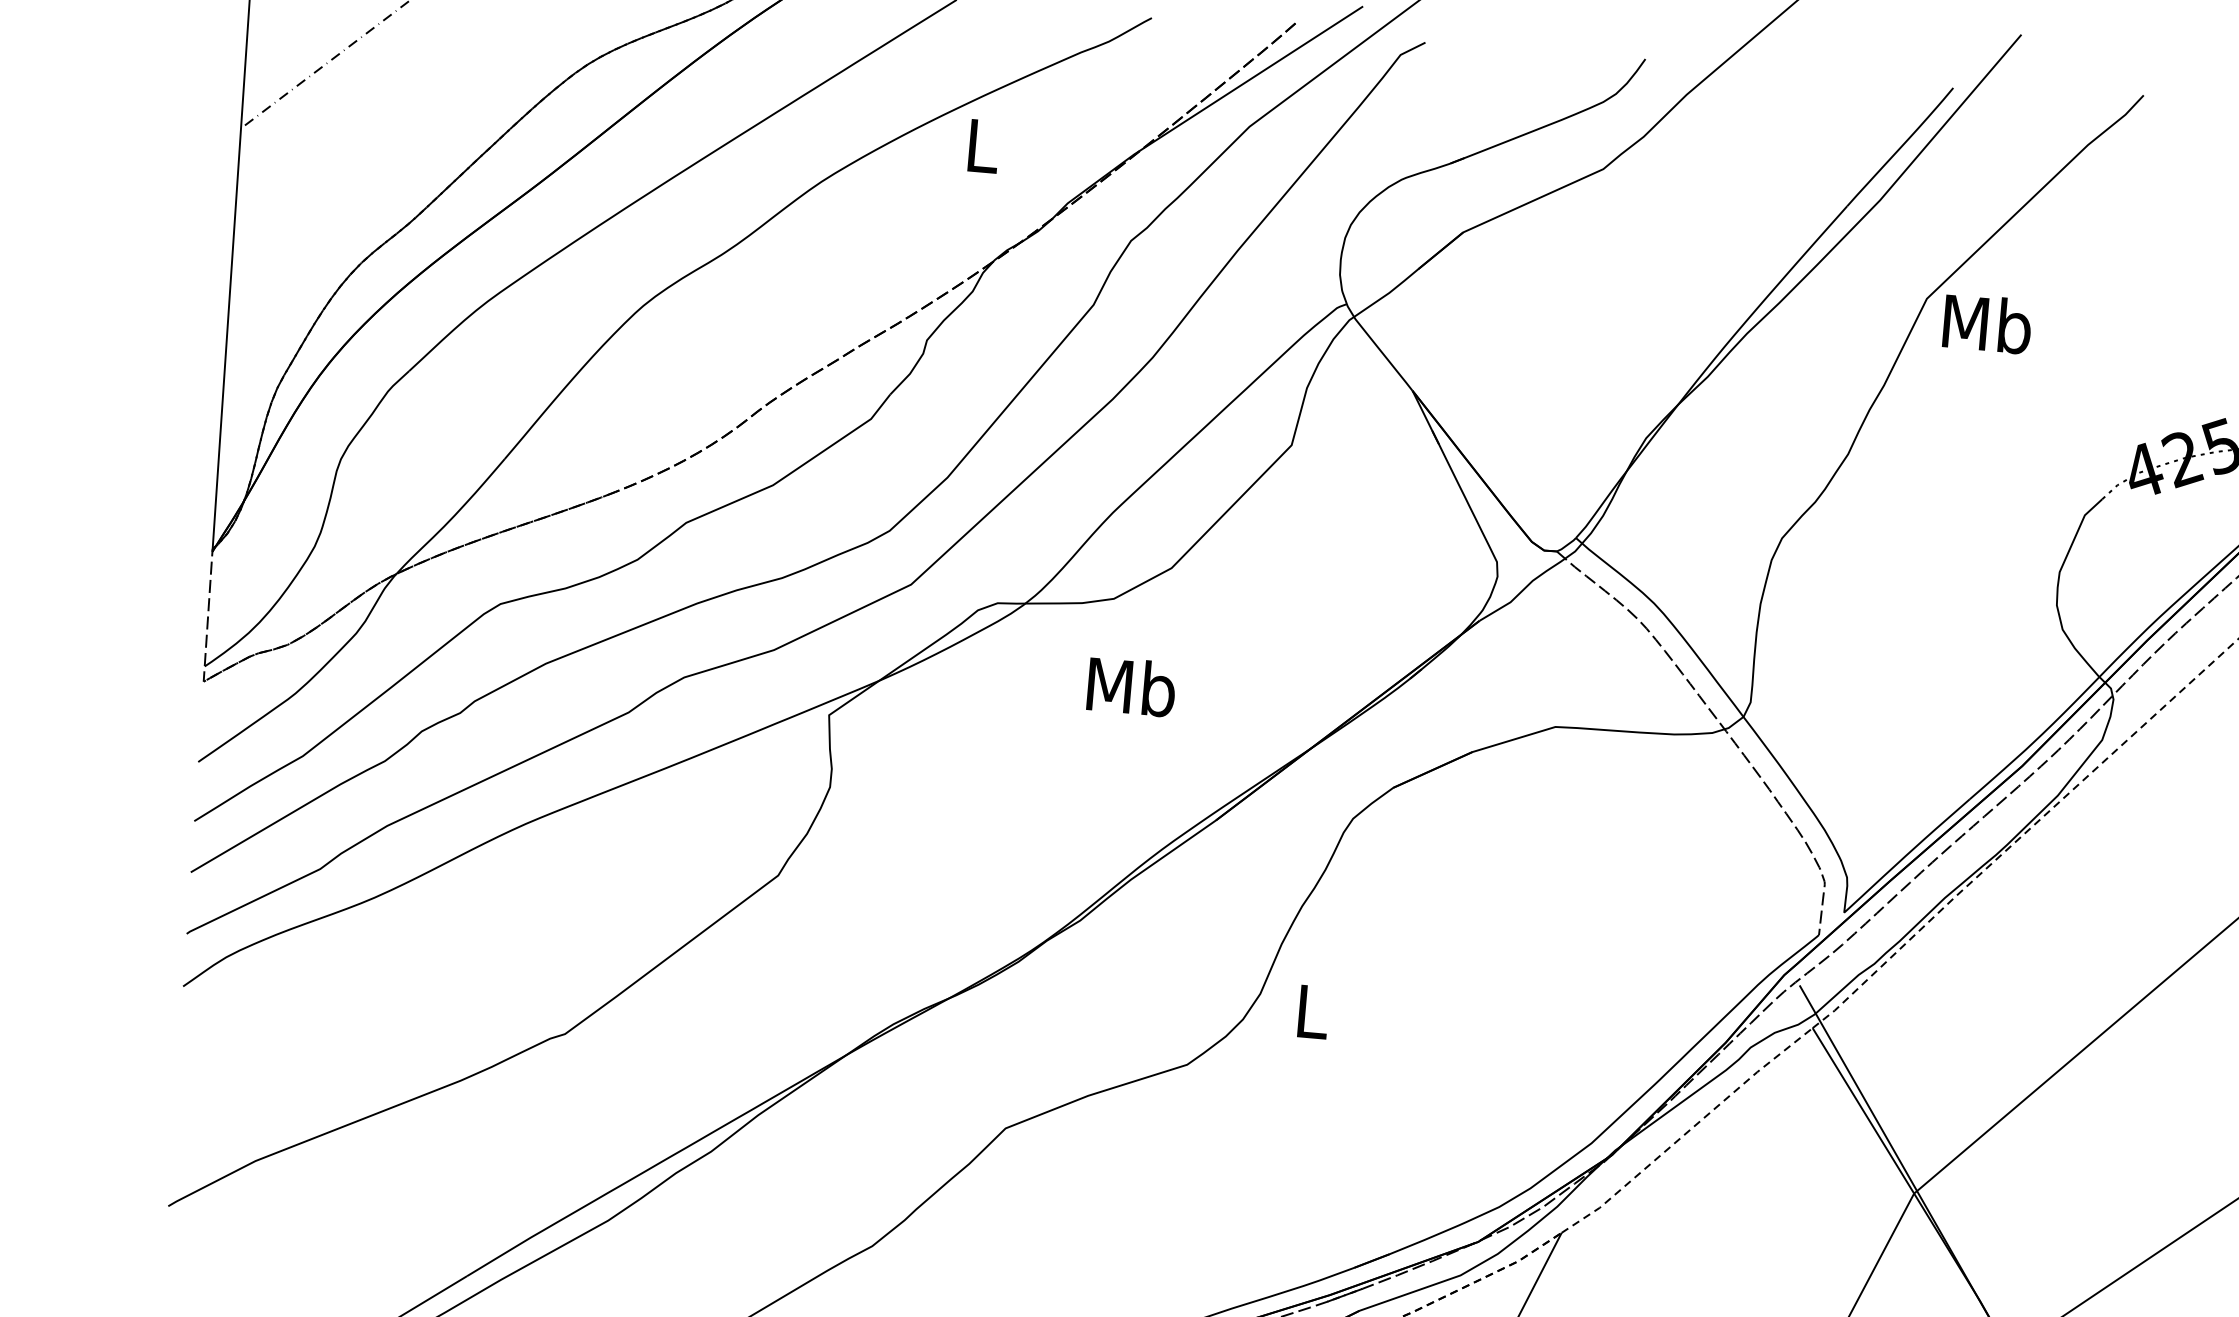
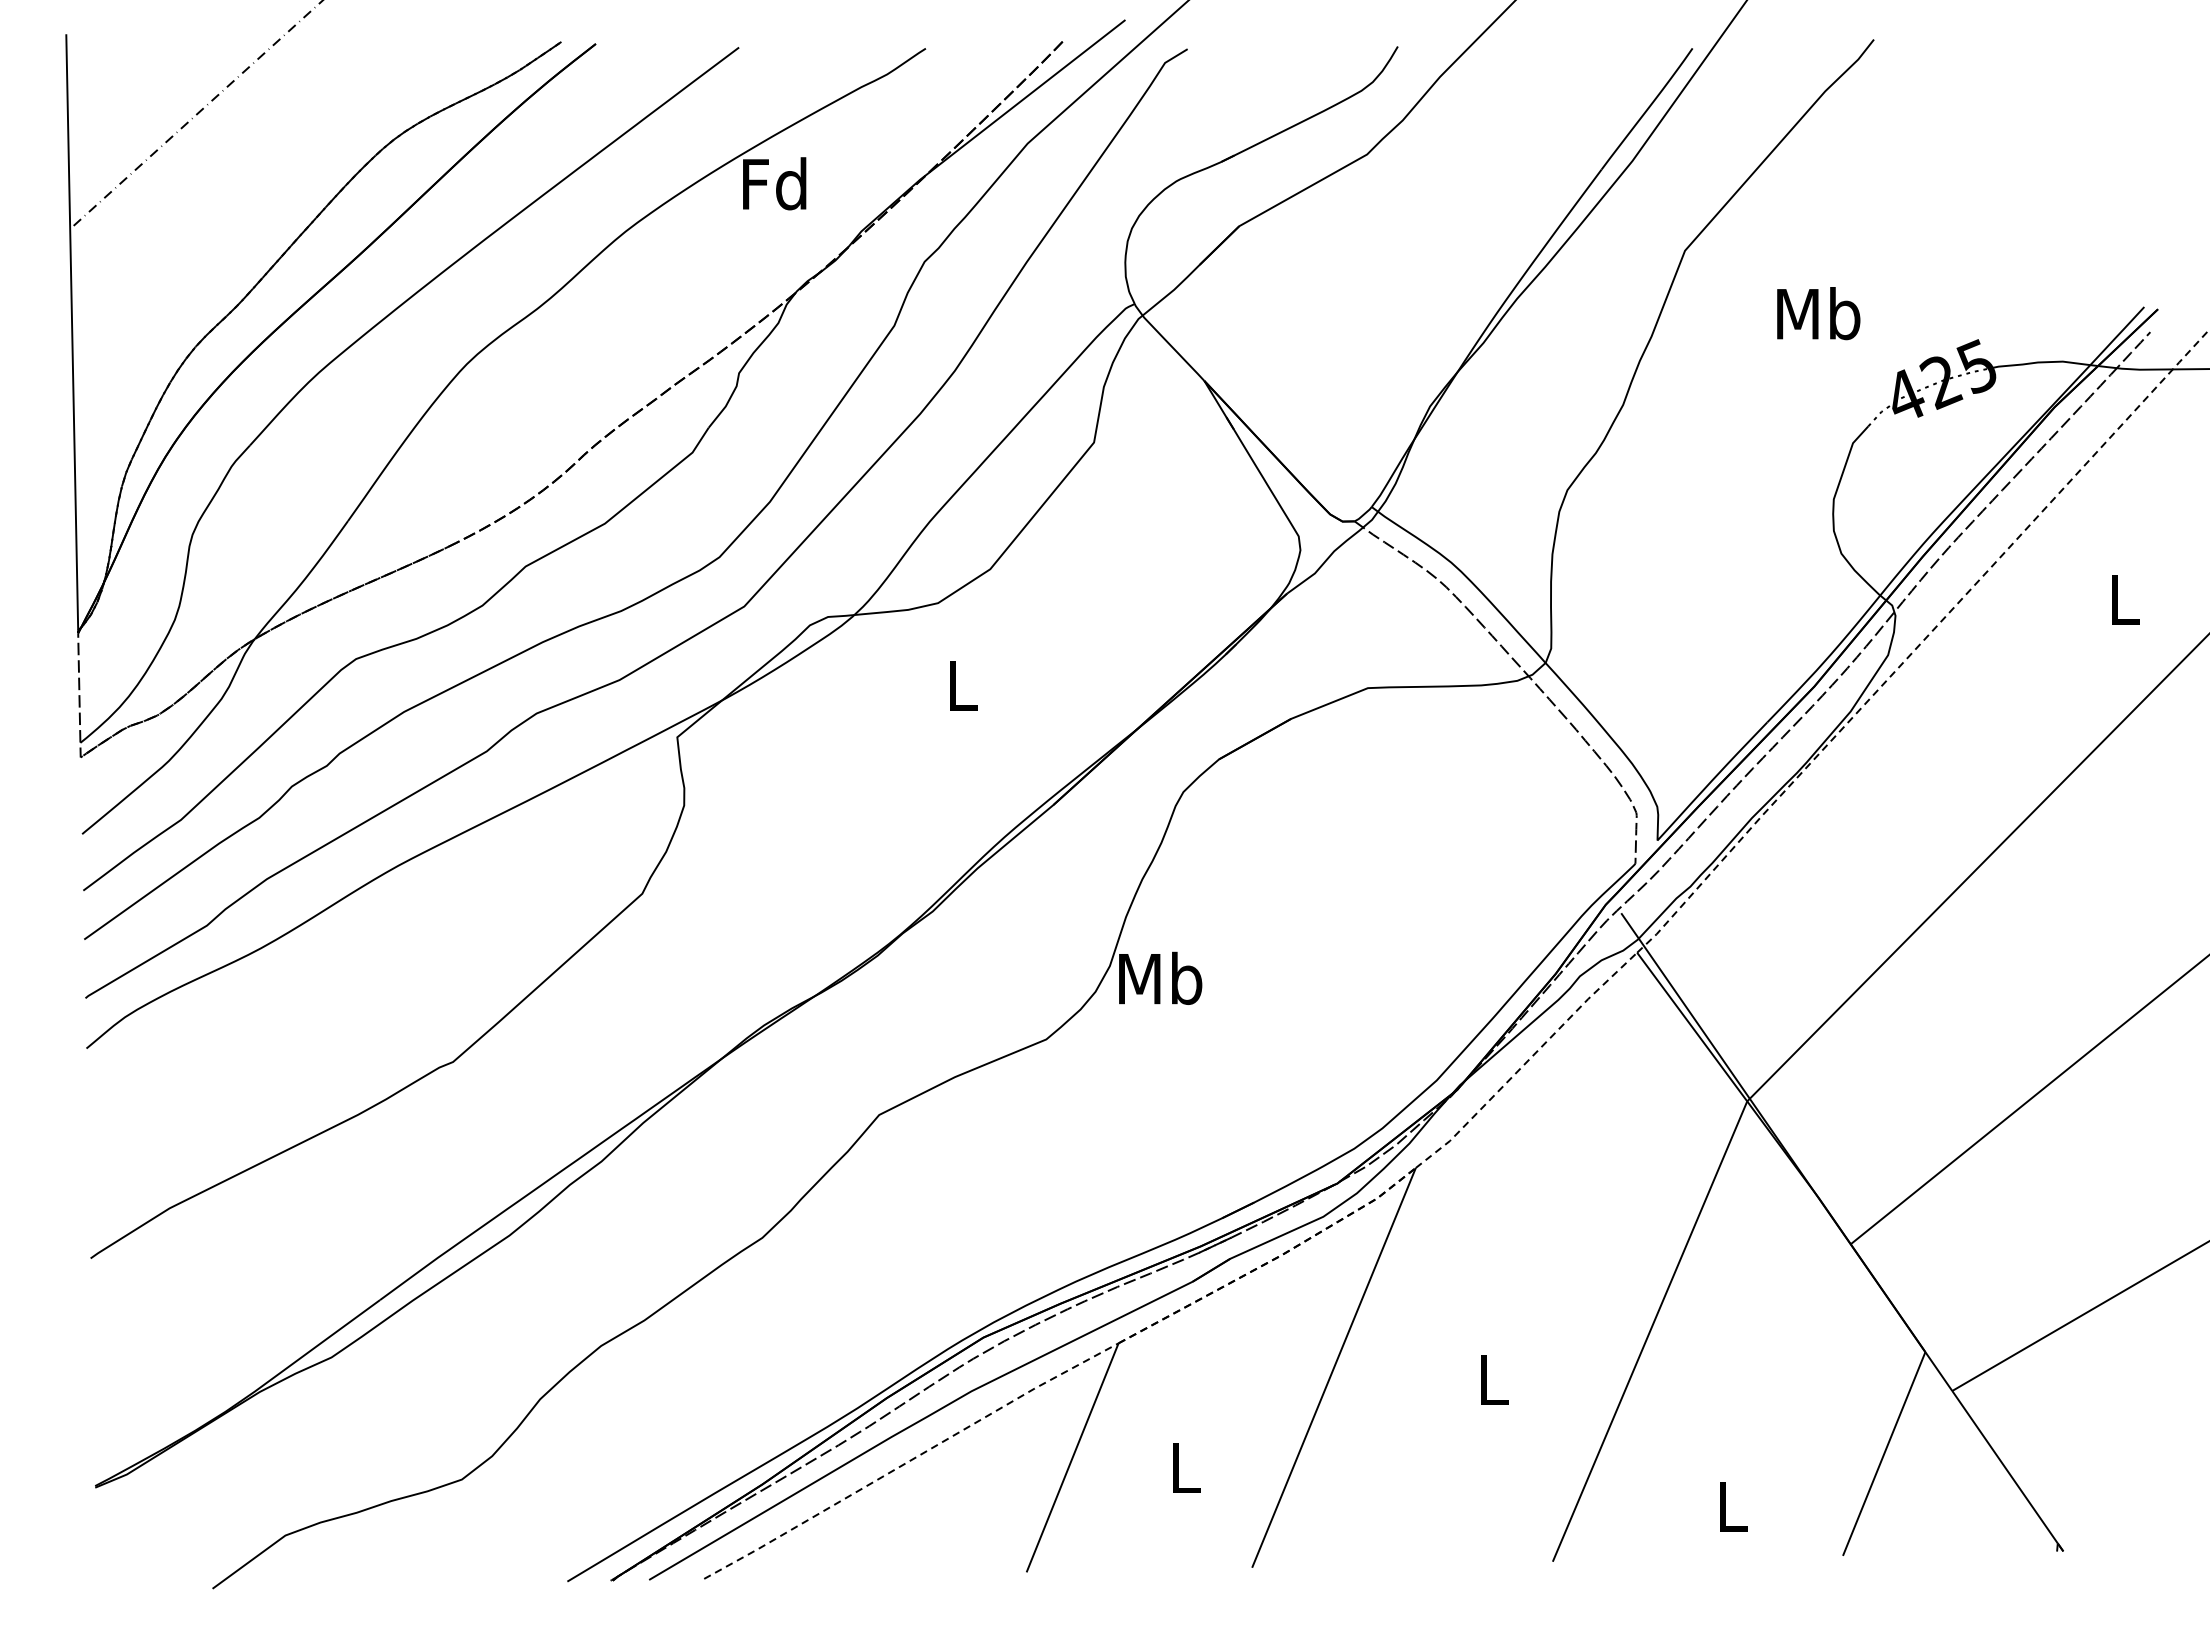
text: (981, 145) -> (774, 183), L -> Fd
text: (1987, 323) -> (1818, 313), moved
text: (1130, 685) -> (961, 684), Mb -> L
text: (1312, 1010) -> (1160, 977), L -> Mb

